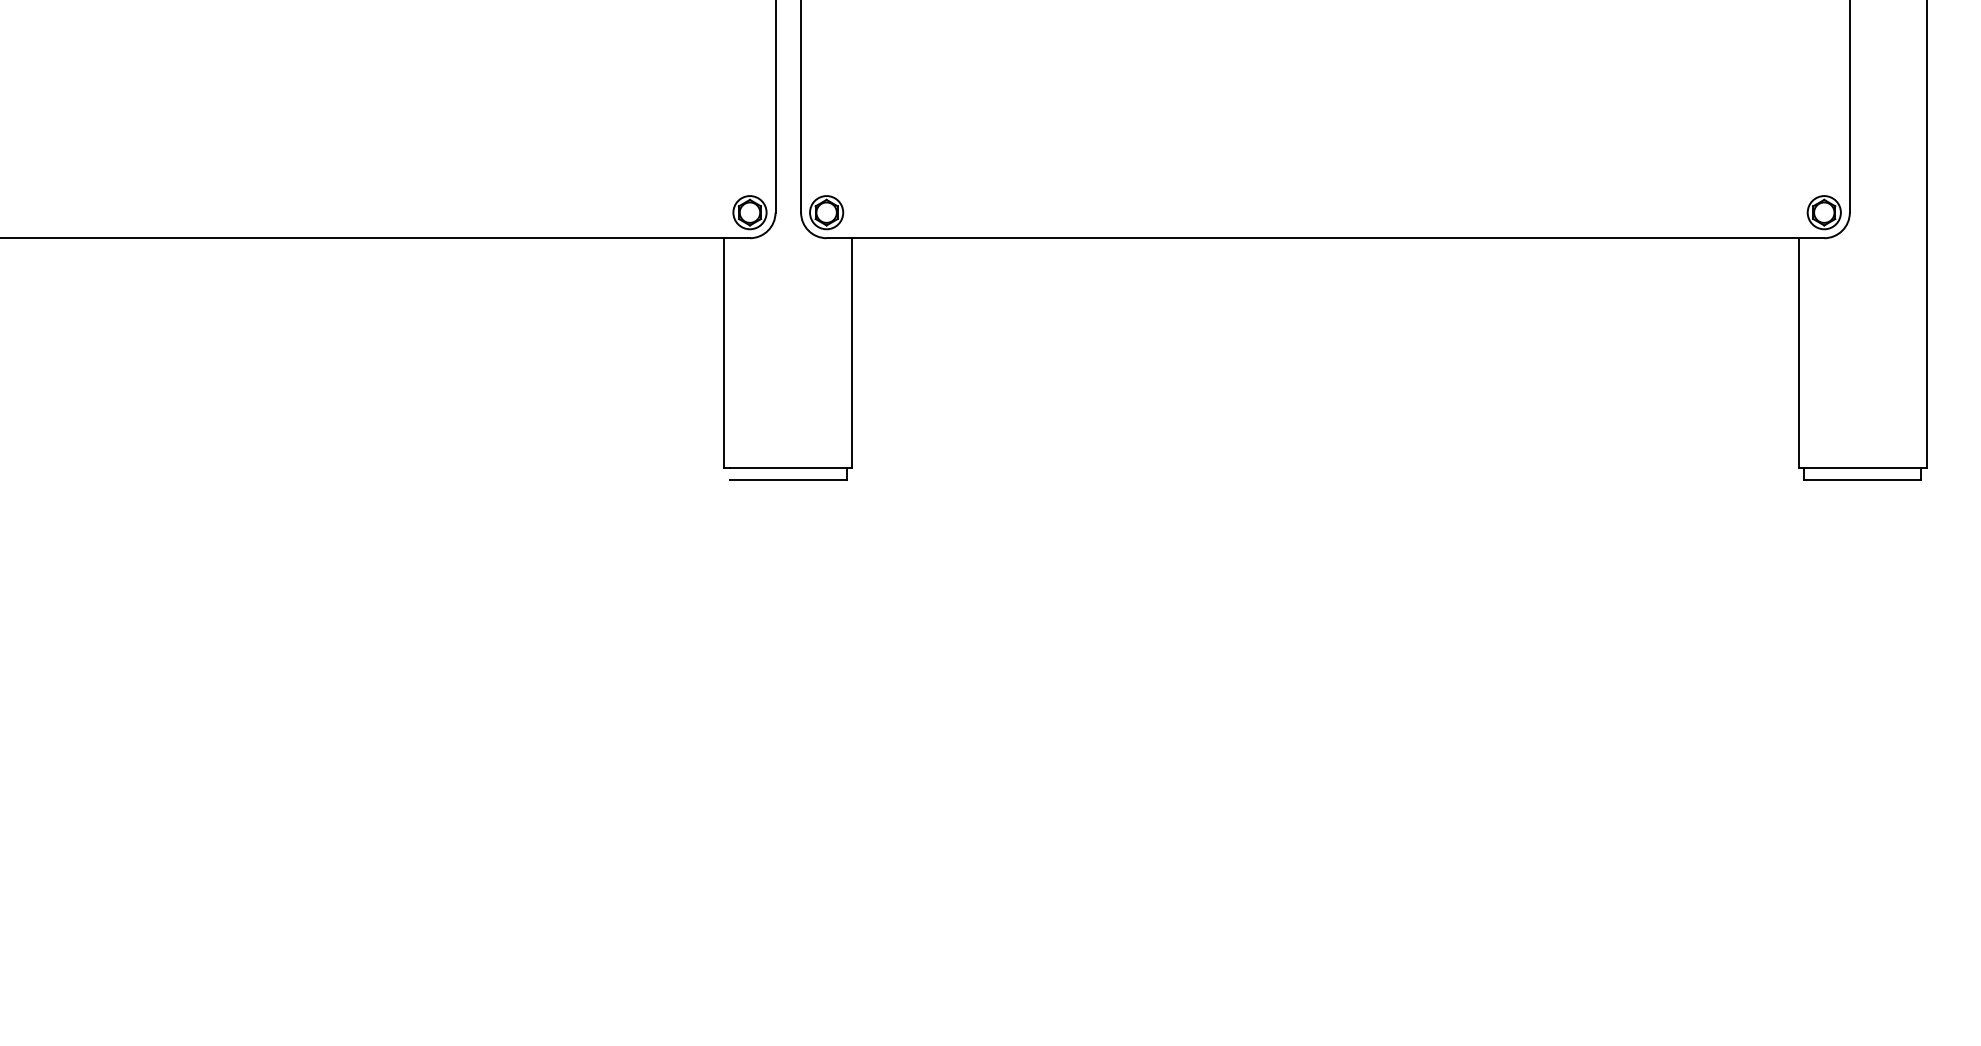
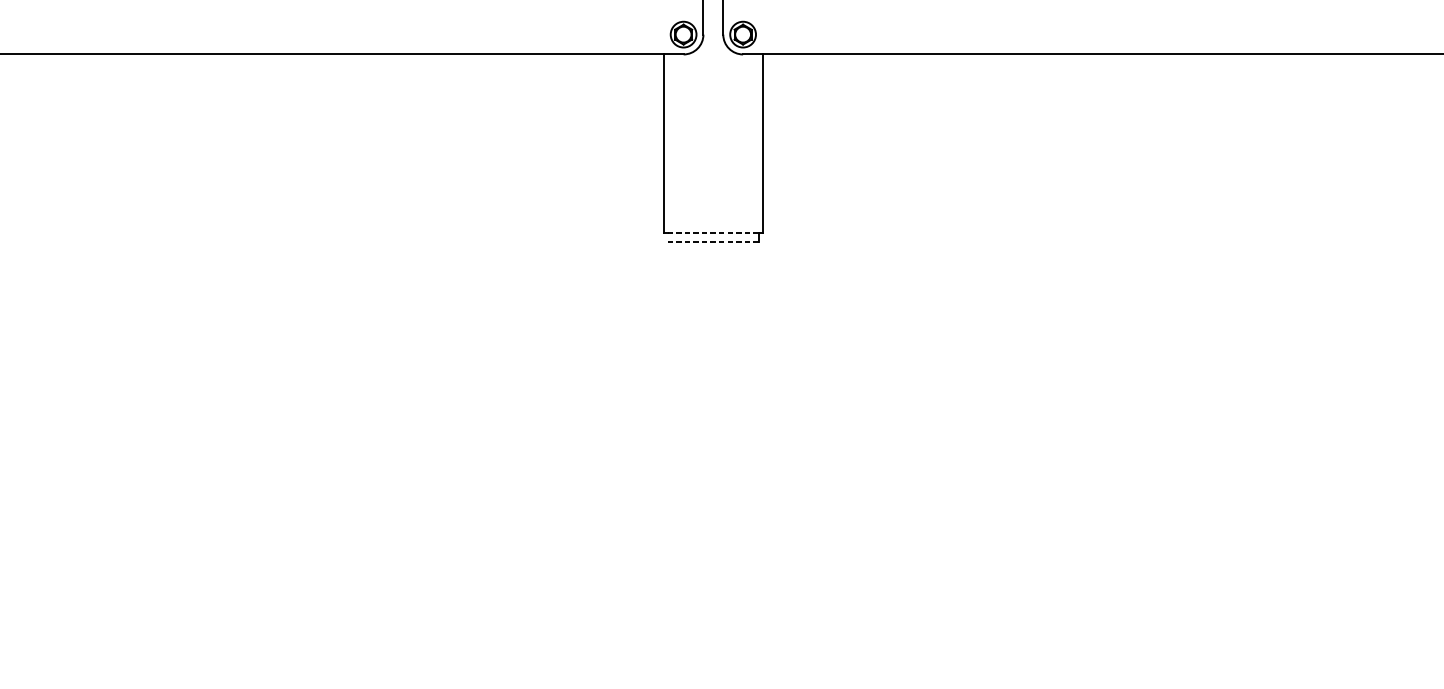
line: (788, 468) -> (713, 233), solid -> dashed
line: (788, 480) -> (713, 242), solid -> dashed

